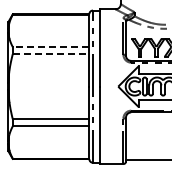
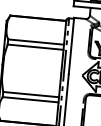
line: (50, 47) -> (35, 42), dashed -> solid
line: (51, 54) -> (35, 47), dashed -> solid

